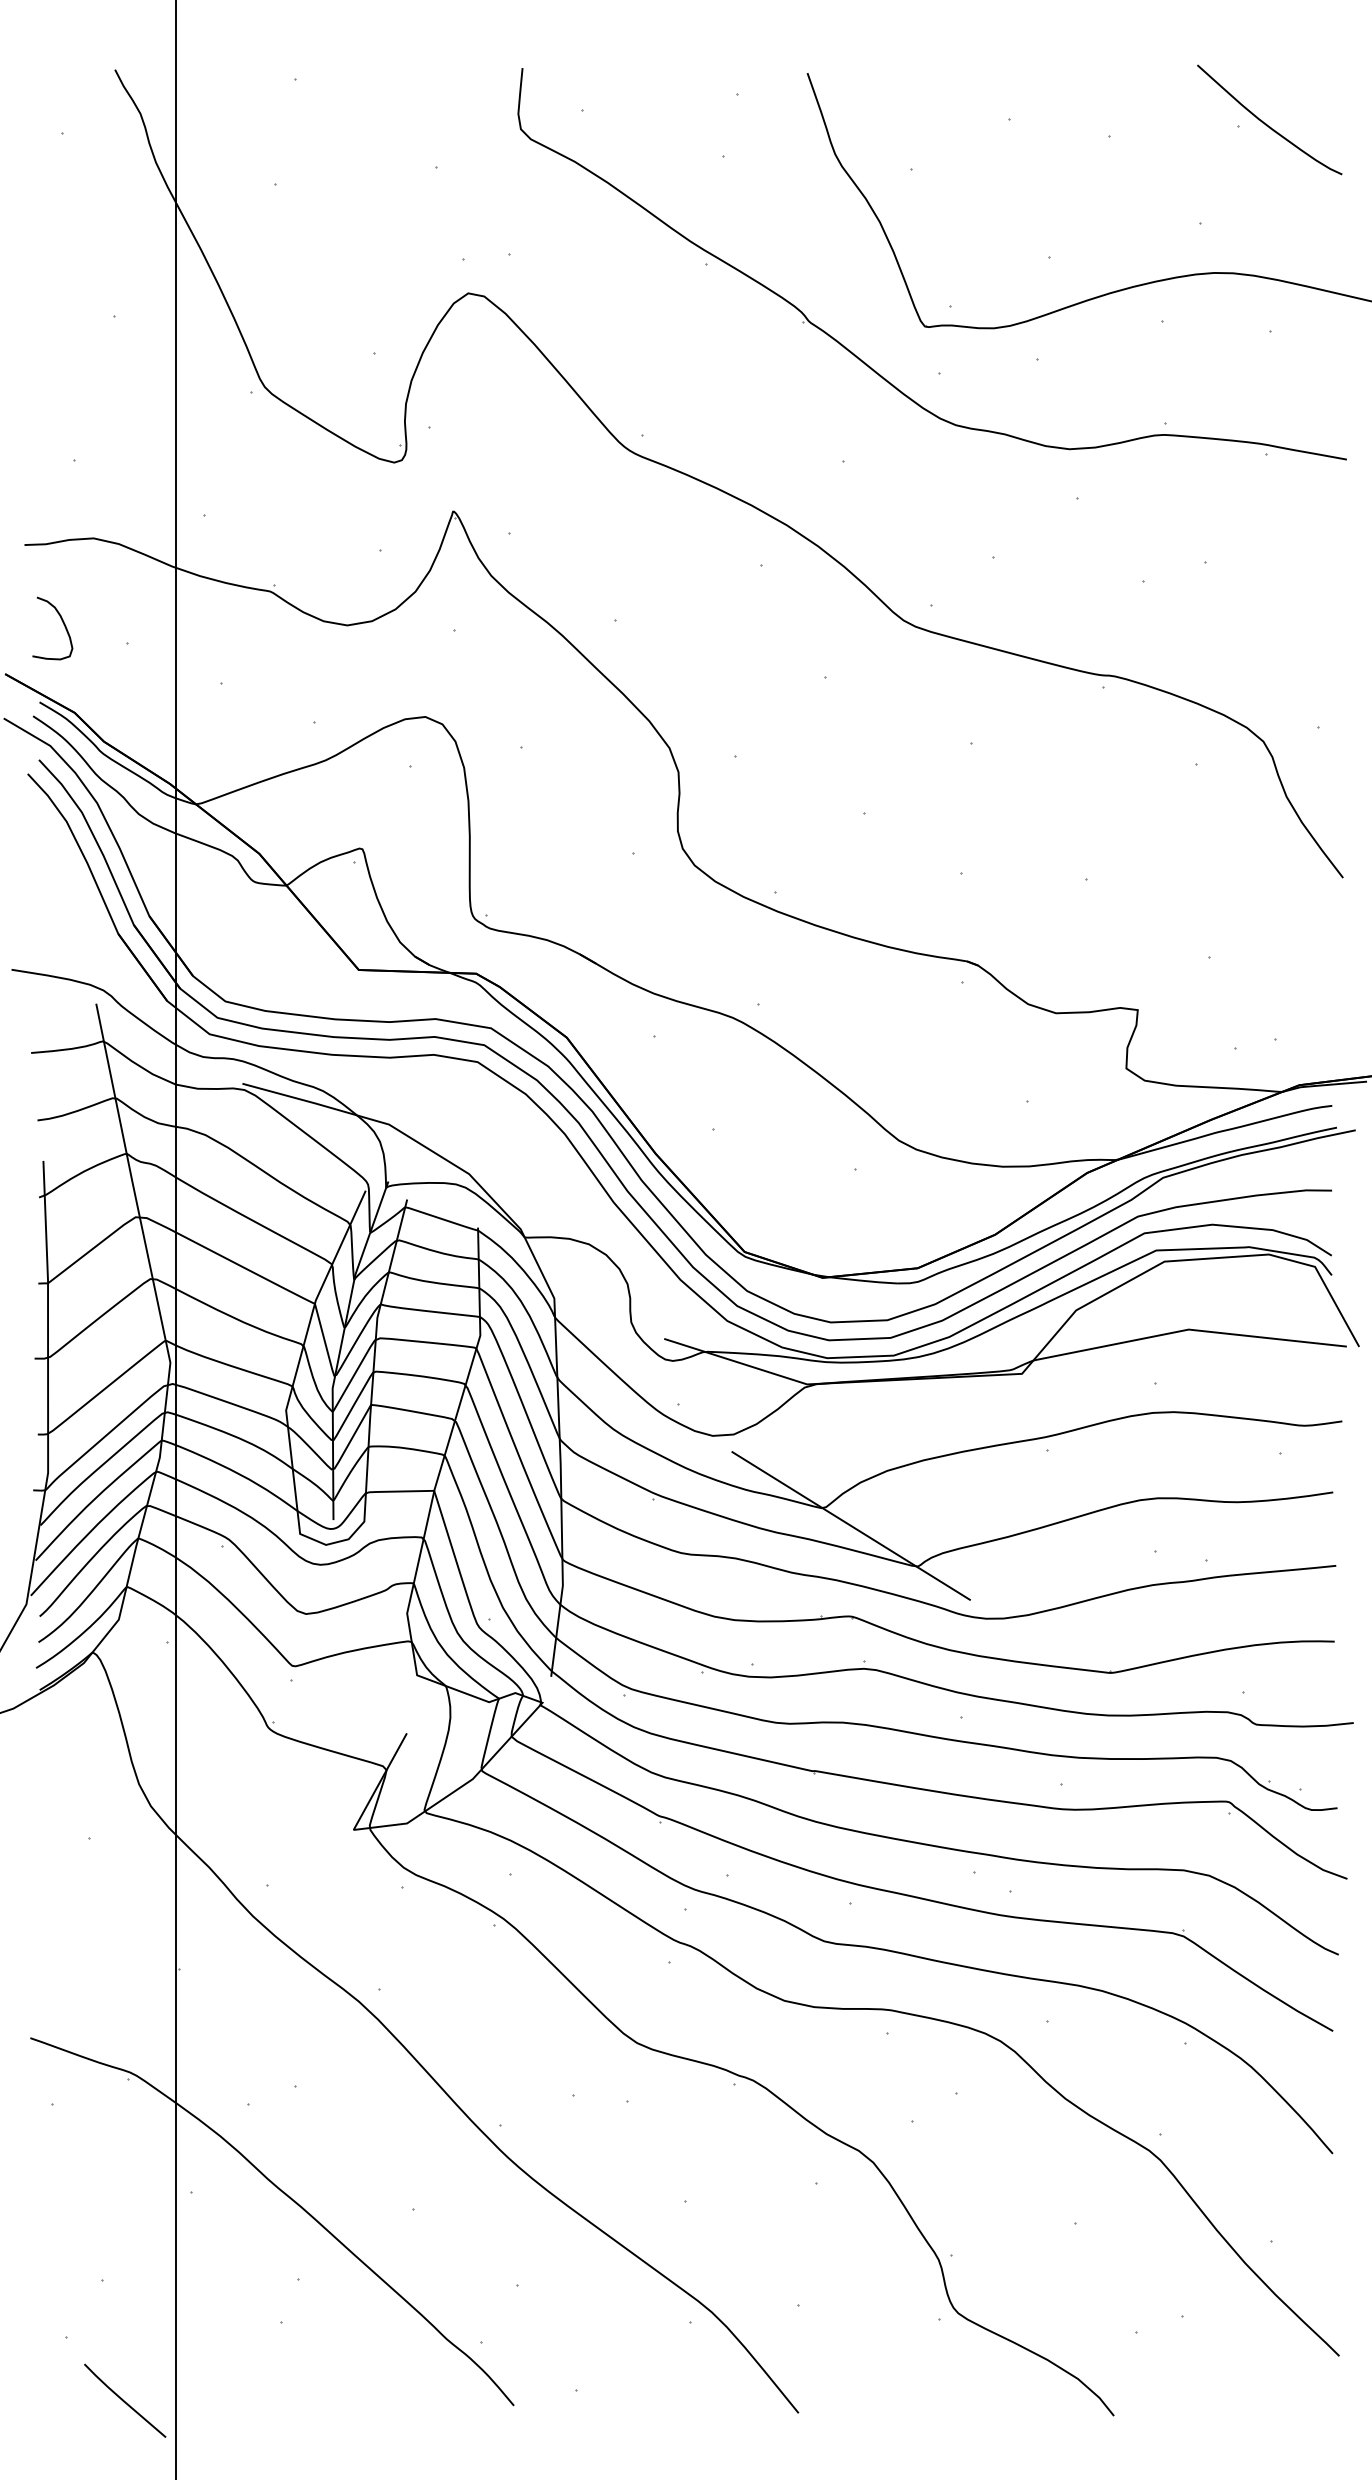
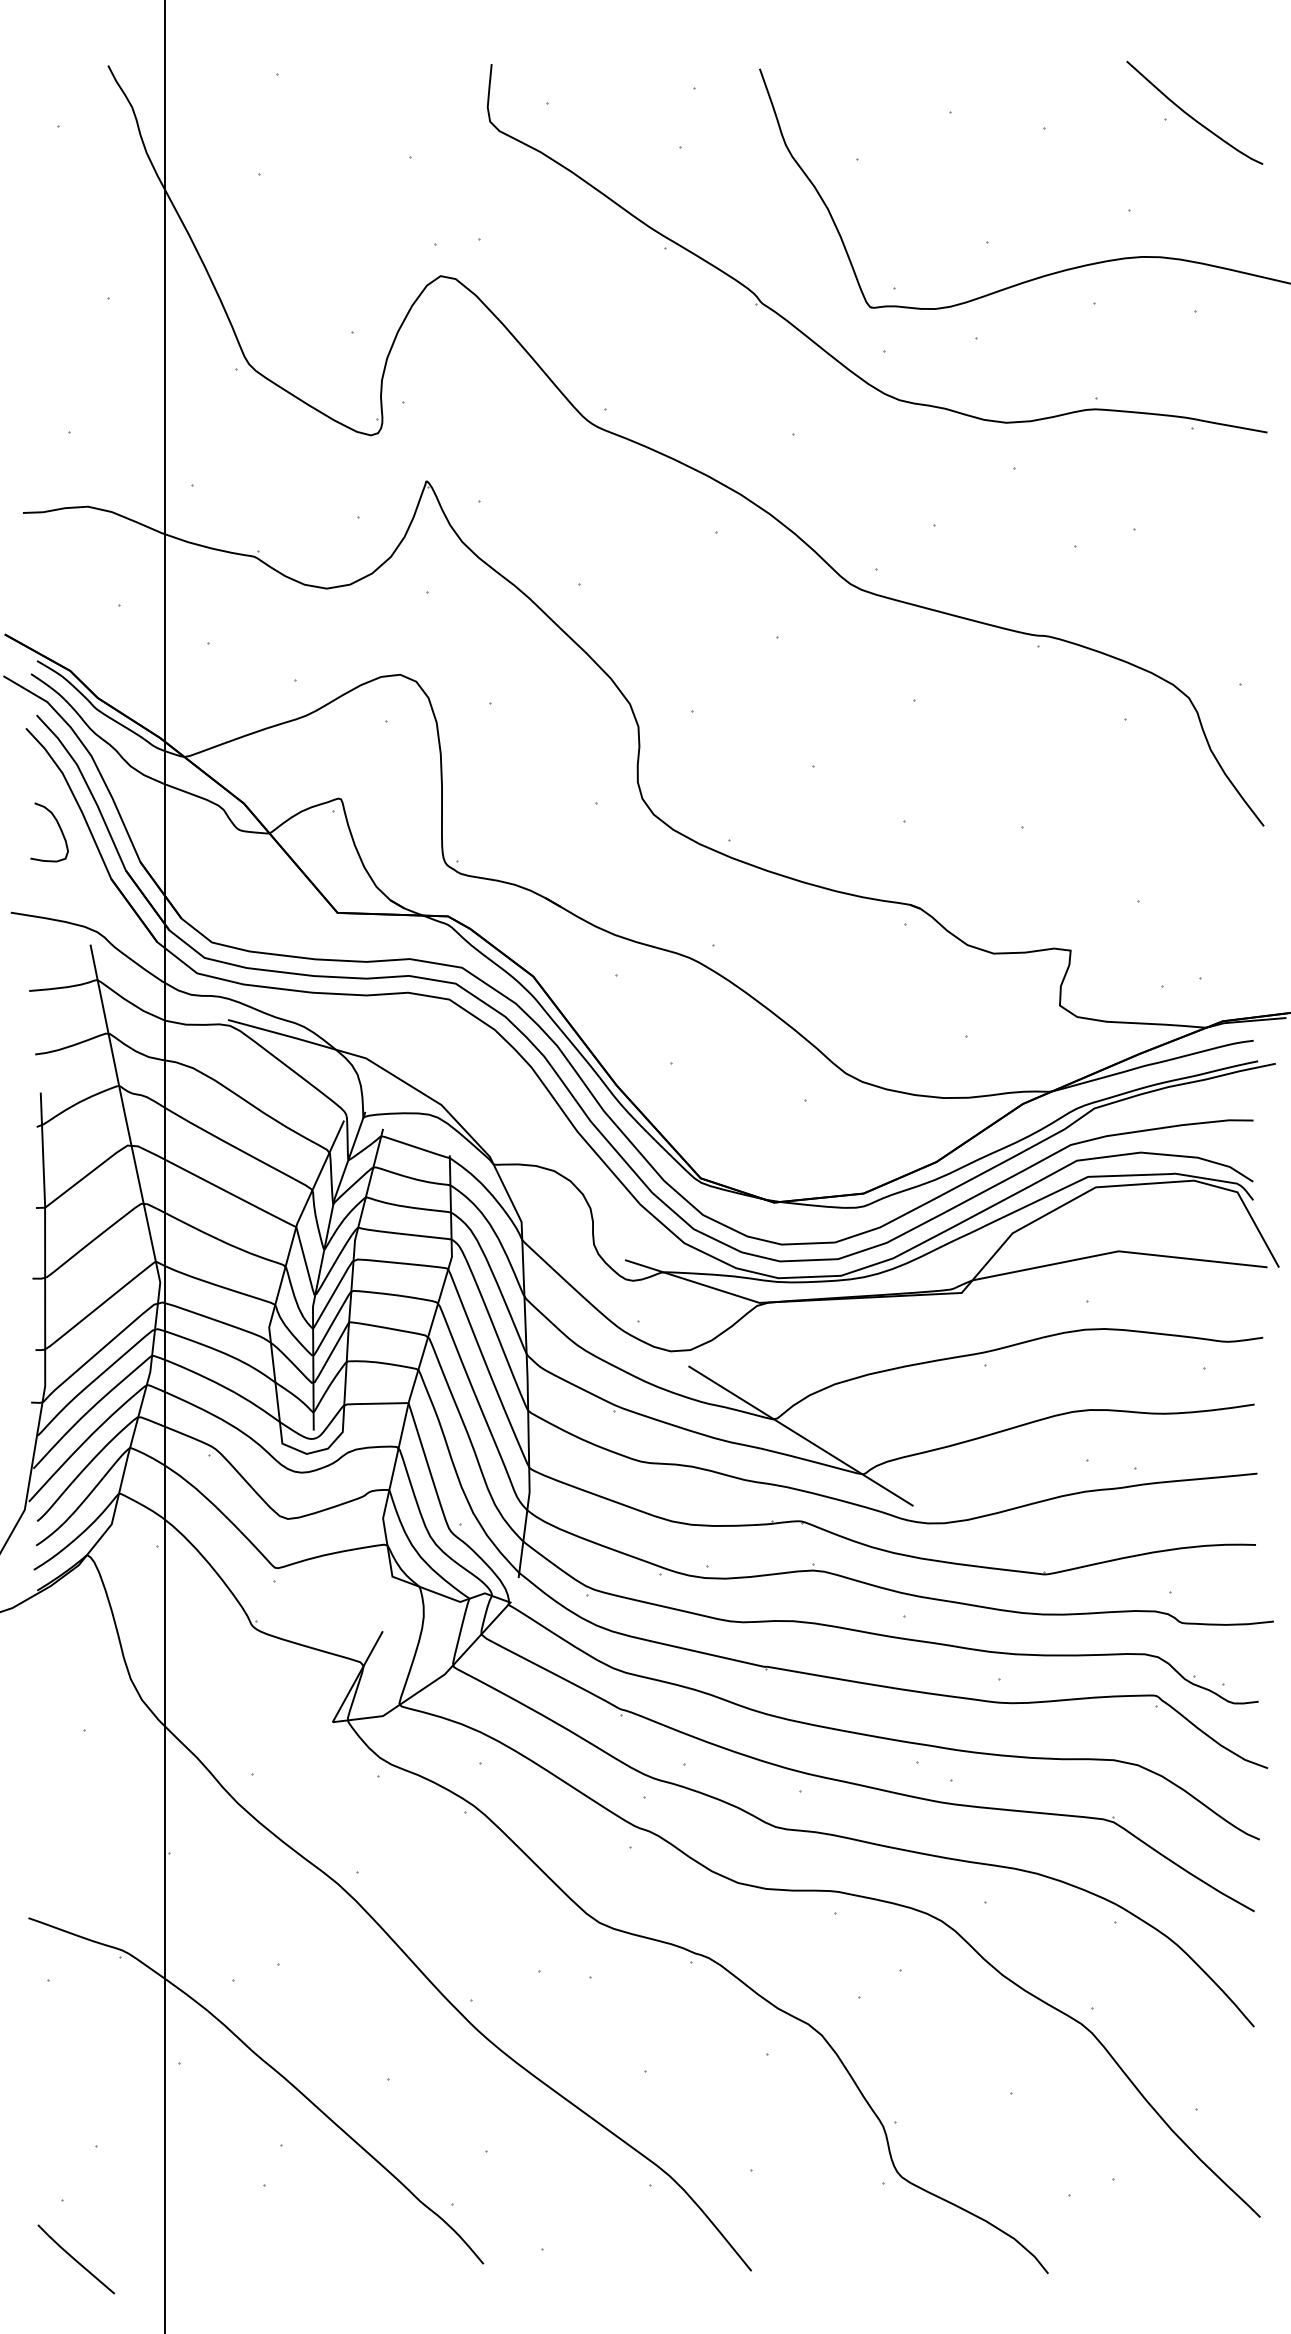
curve: (62, 622) -> (58, 826), moved
line: (124, 2400) -> (75, 2259), moved

